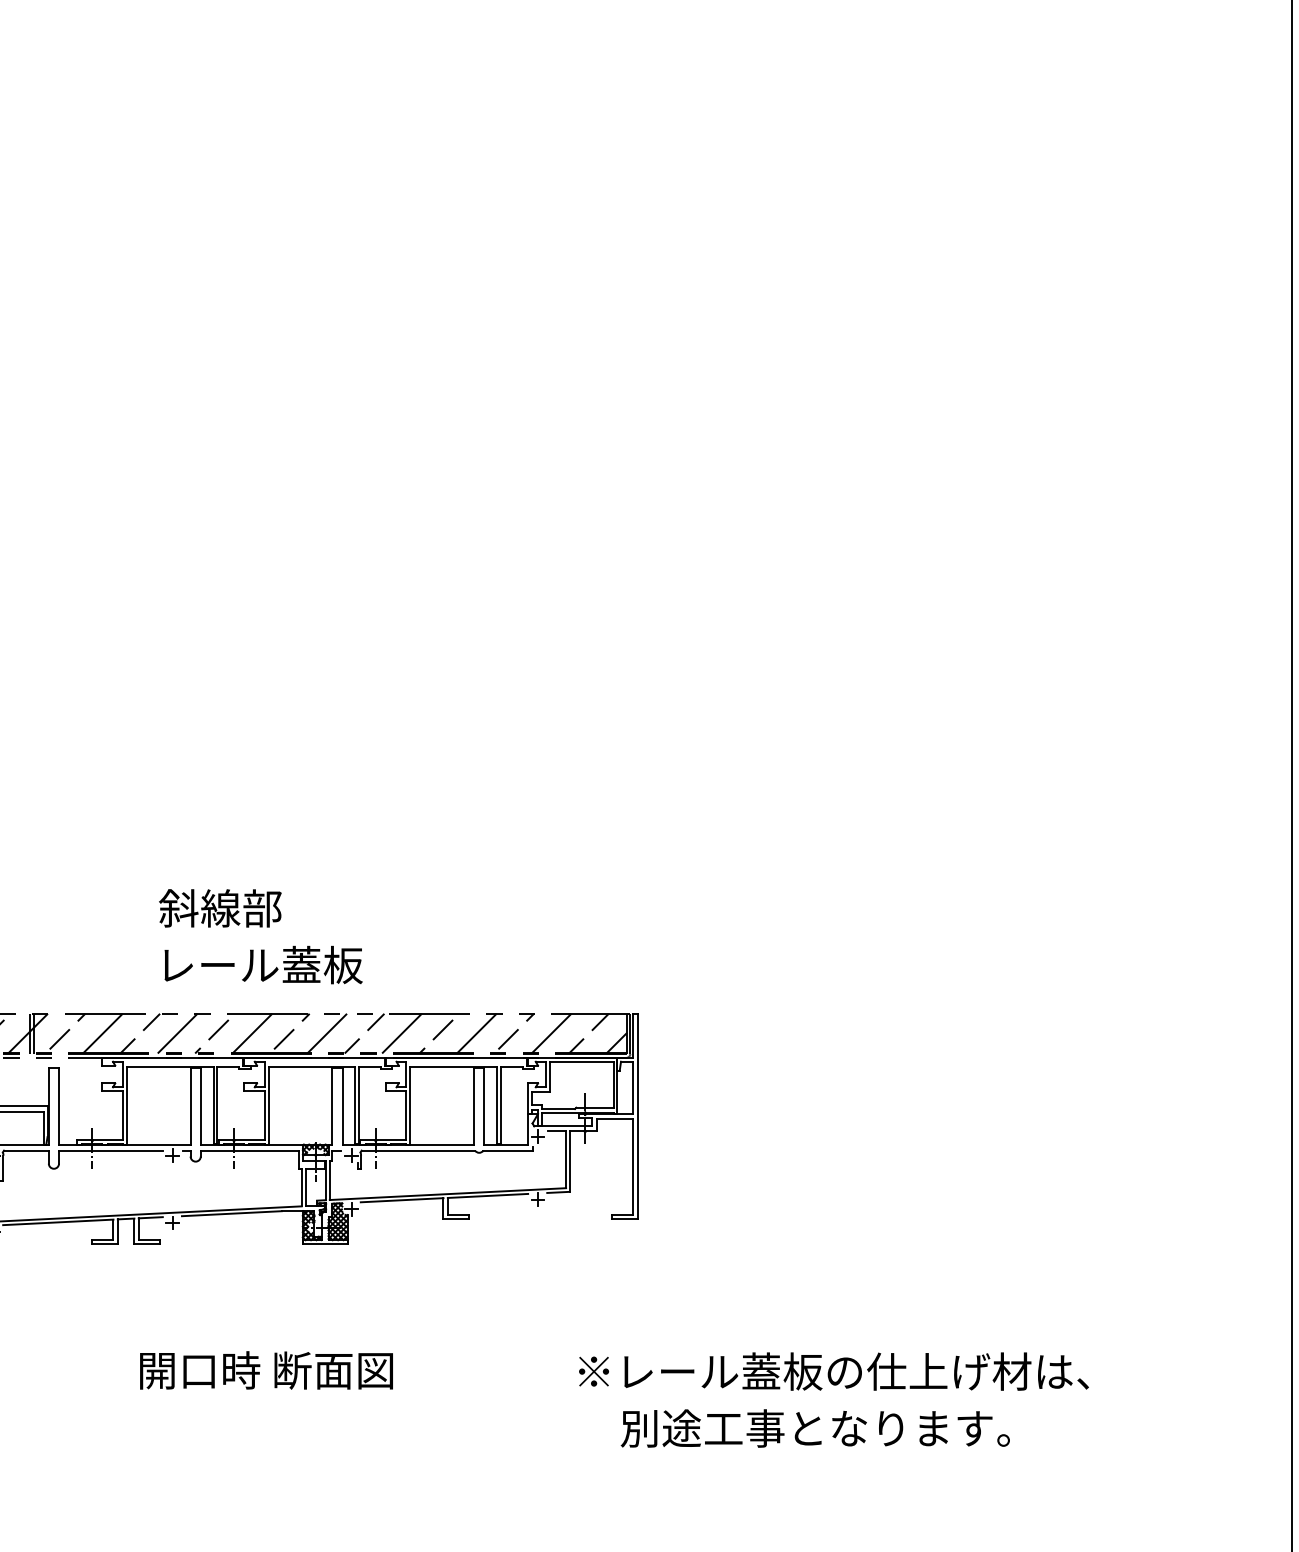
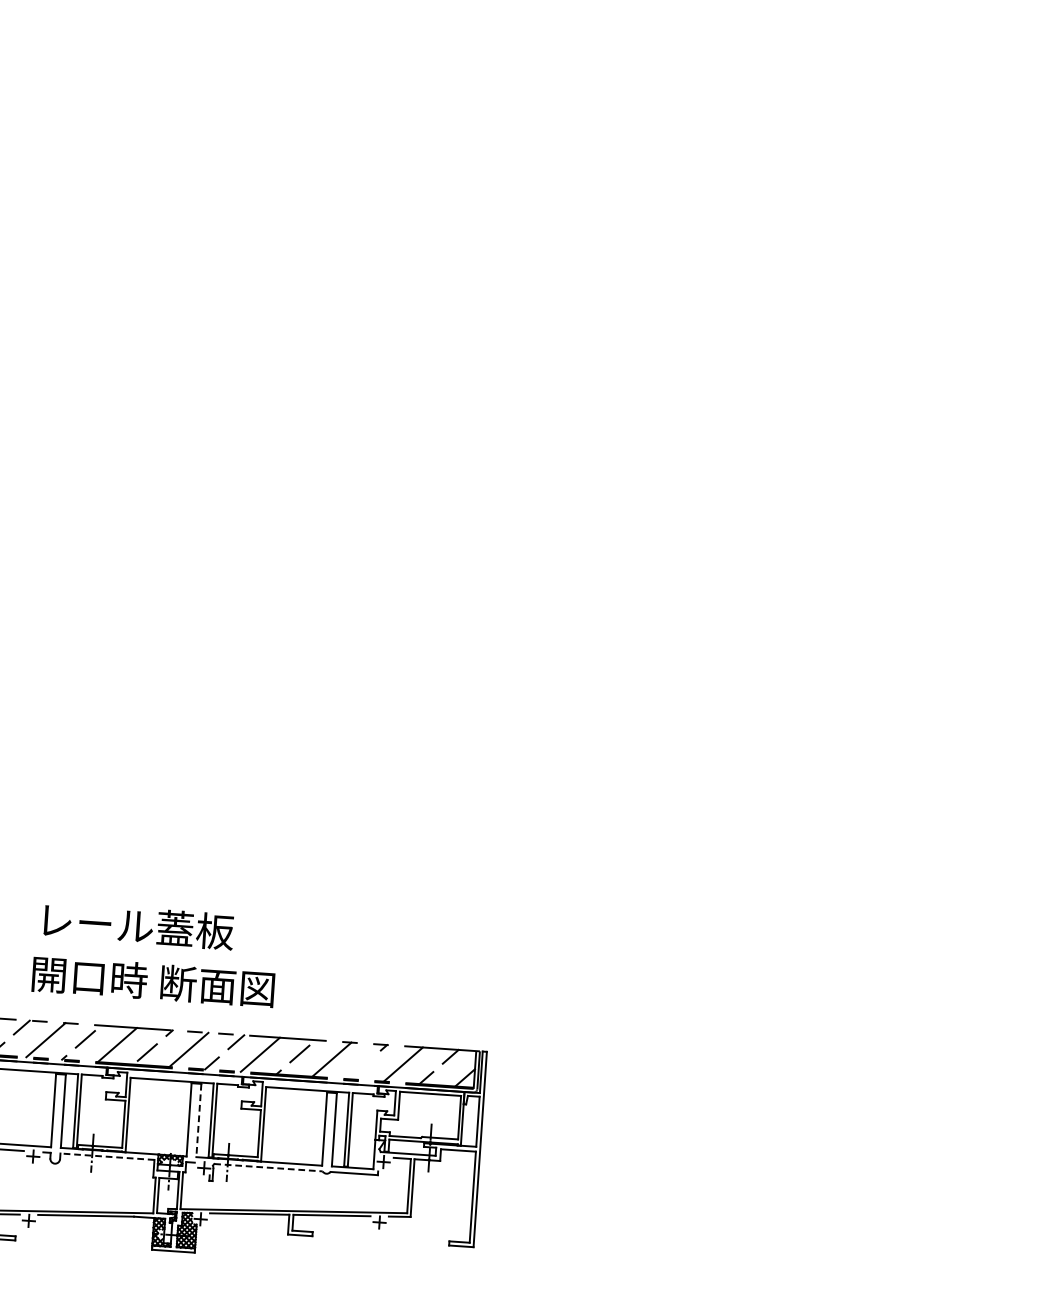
text: (262, 908) -> (135, 926), 斜線部 -> レール蓋板
text: (285, 964) -> (153, 981), レール蓋板 -> 開口時 断面図
line: (508, 1039) -> (361, 1067), removed
line: (342, 1106) -> (198, 1120), solid -> dashed
line: (249, 1150) -> (107, 1156), solid -> dashed
line: (418, 1150) -> (268, 1167), solid -> dashed

